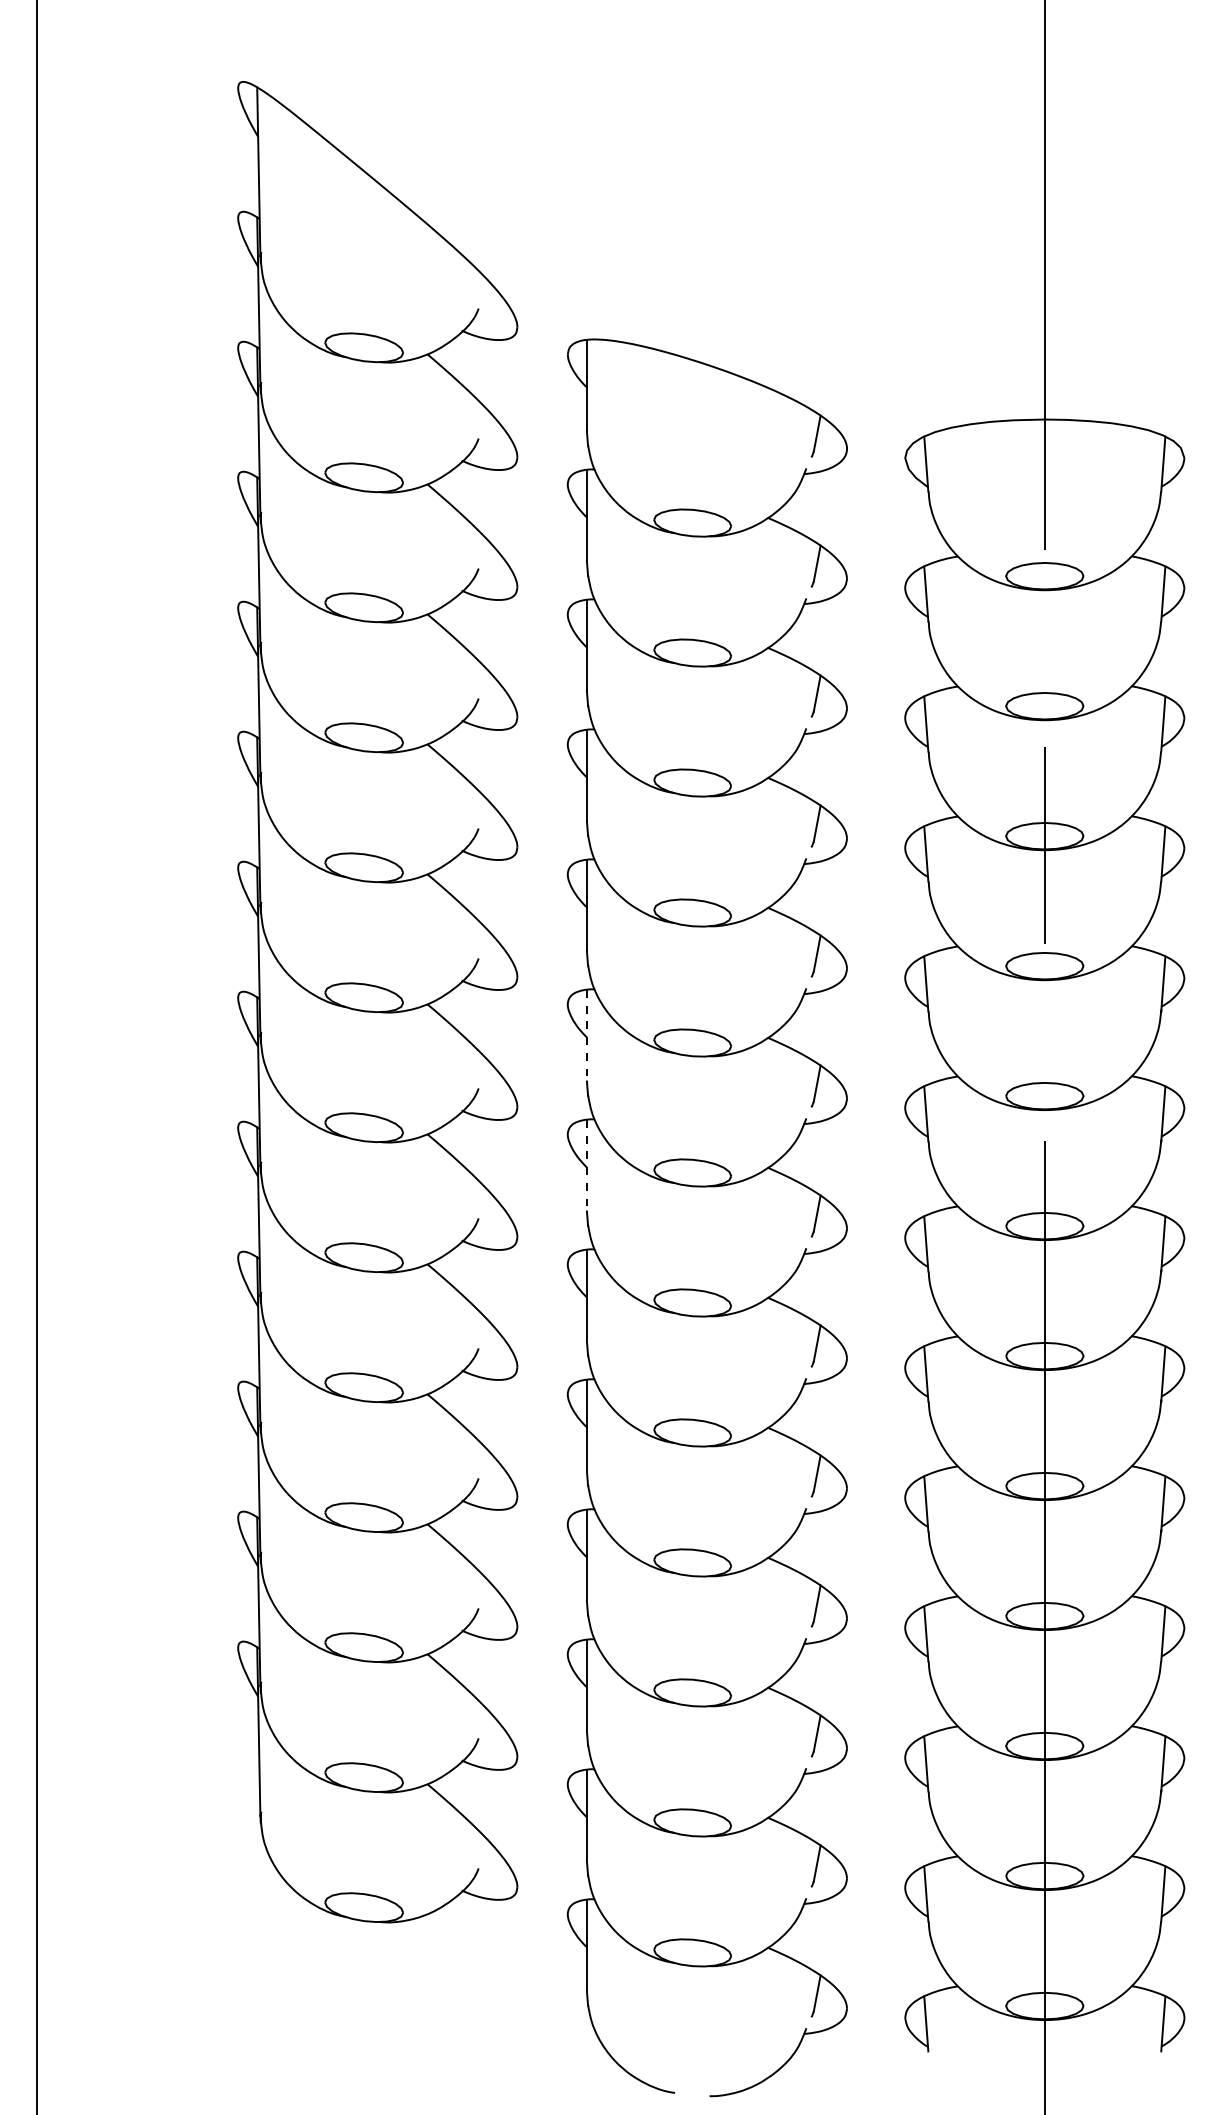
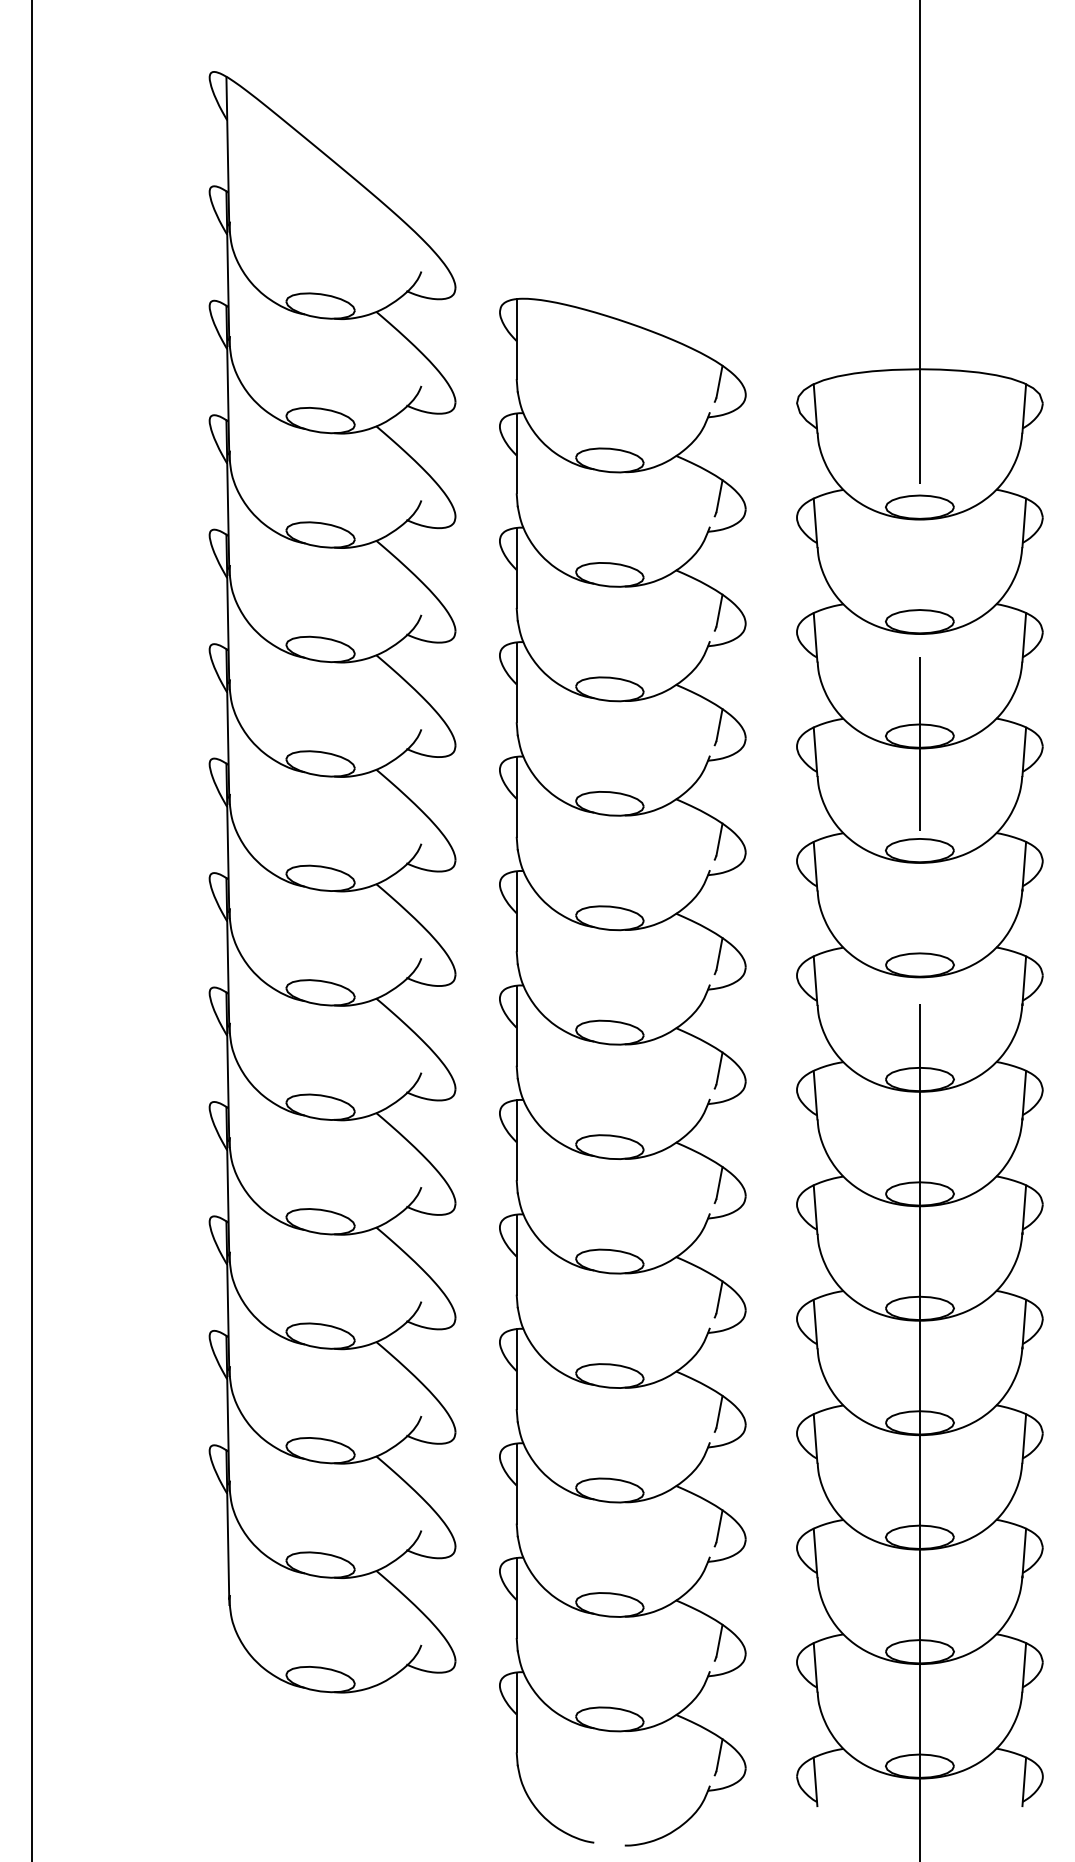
line: (586, 1035) -> (516, 911), dashed -> solid
line: (586, 1164) -> (516, 1025), dashed -> solid

